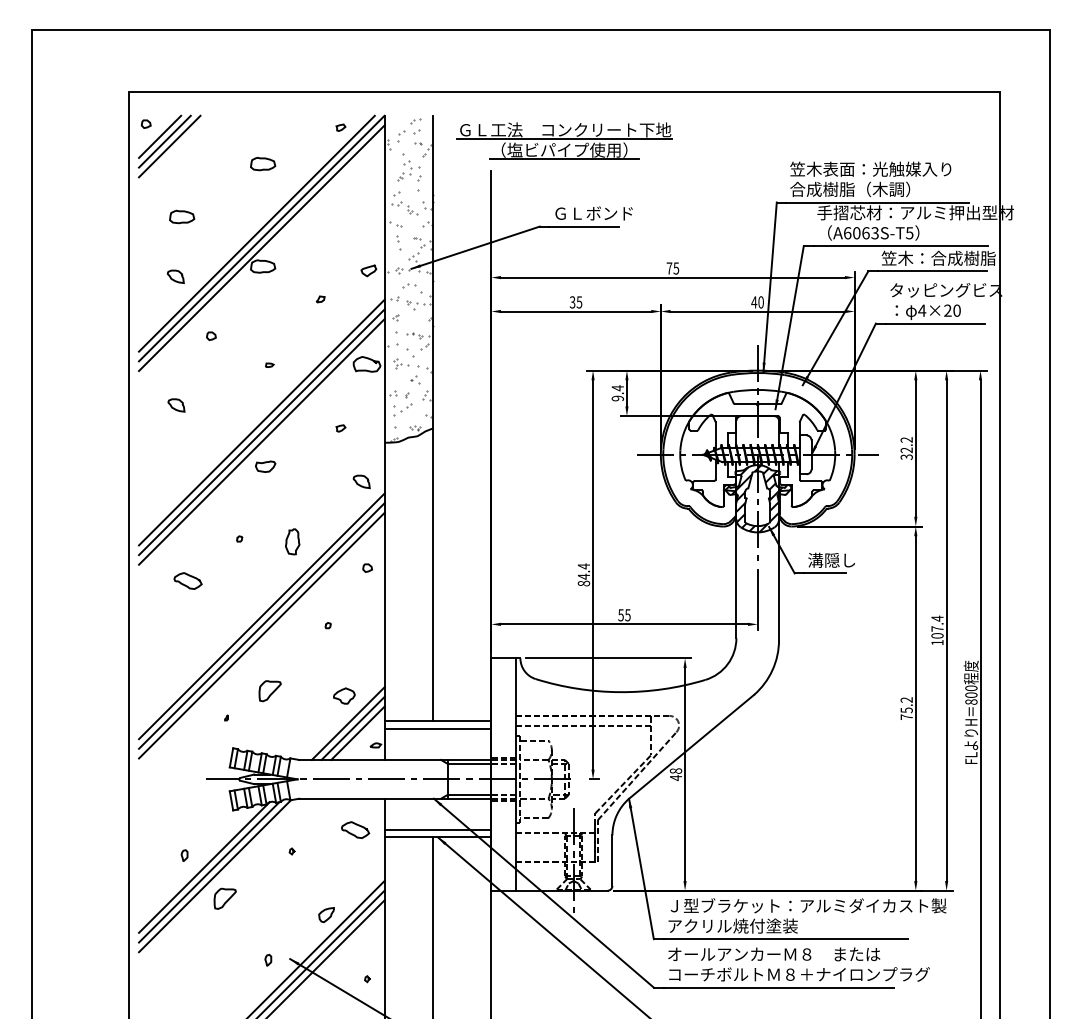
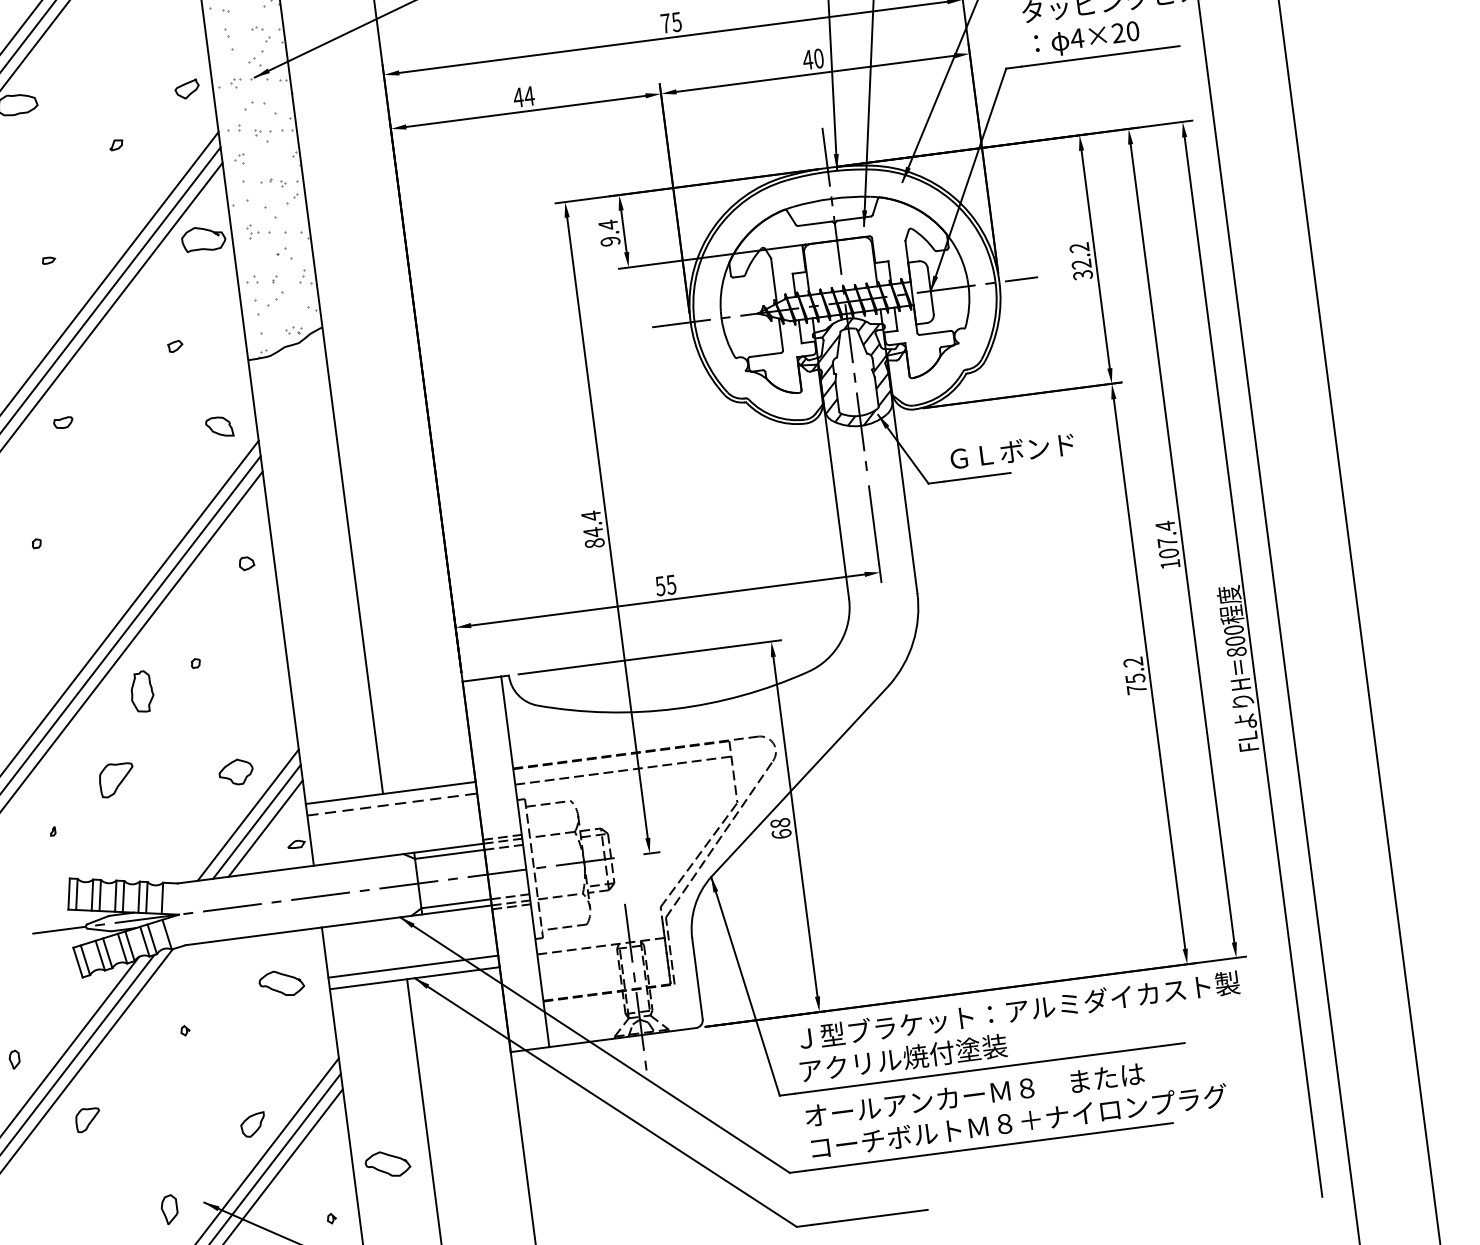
text: (575, 302) -> (523, 97), 35 -> 44
part: (265, 466) -> (63, 422), size x0.6
part: (292, 541) -> (141, 691), moved
text: (847, 559) -> (1009, 450), 溝隠し -> ＧＬボンド
line: (438, 728) -> (392, 804), solid -> dashed
text: (675, 778) -> (781, 835), 48 -> 68
part: (224, 898) -> (87, 1119), size x0.7
part: (406, 949) -> (387, 1163), added
part: (268, 959) -> (169, 1207), size x1.6

